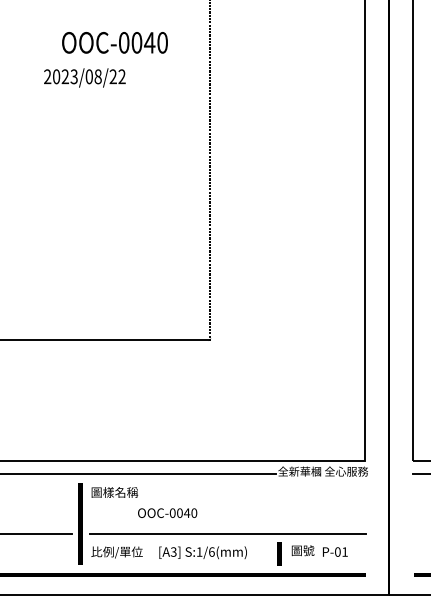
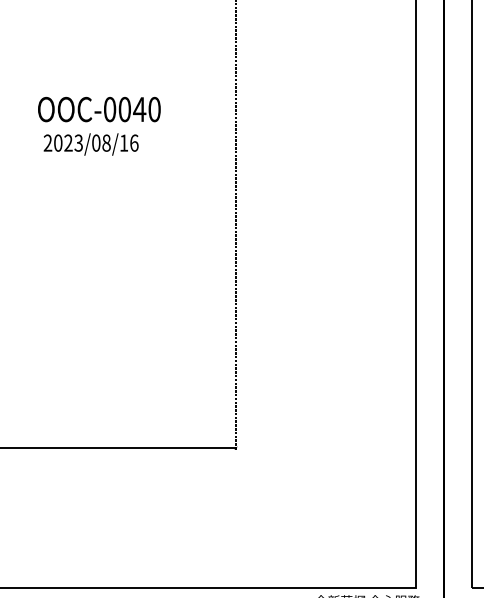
text: (114, 42) -> (98, 109), moved
text: (117, 76) -> (128, 142), 2023/08/22 -> 2023/08/16

